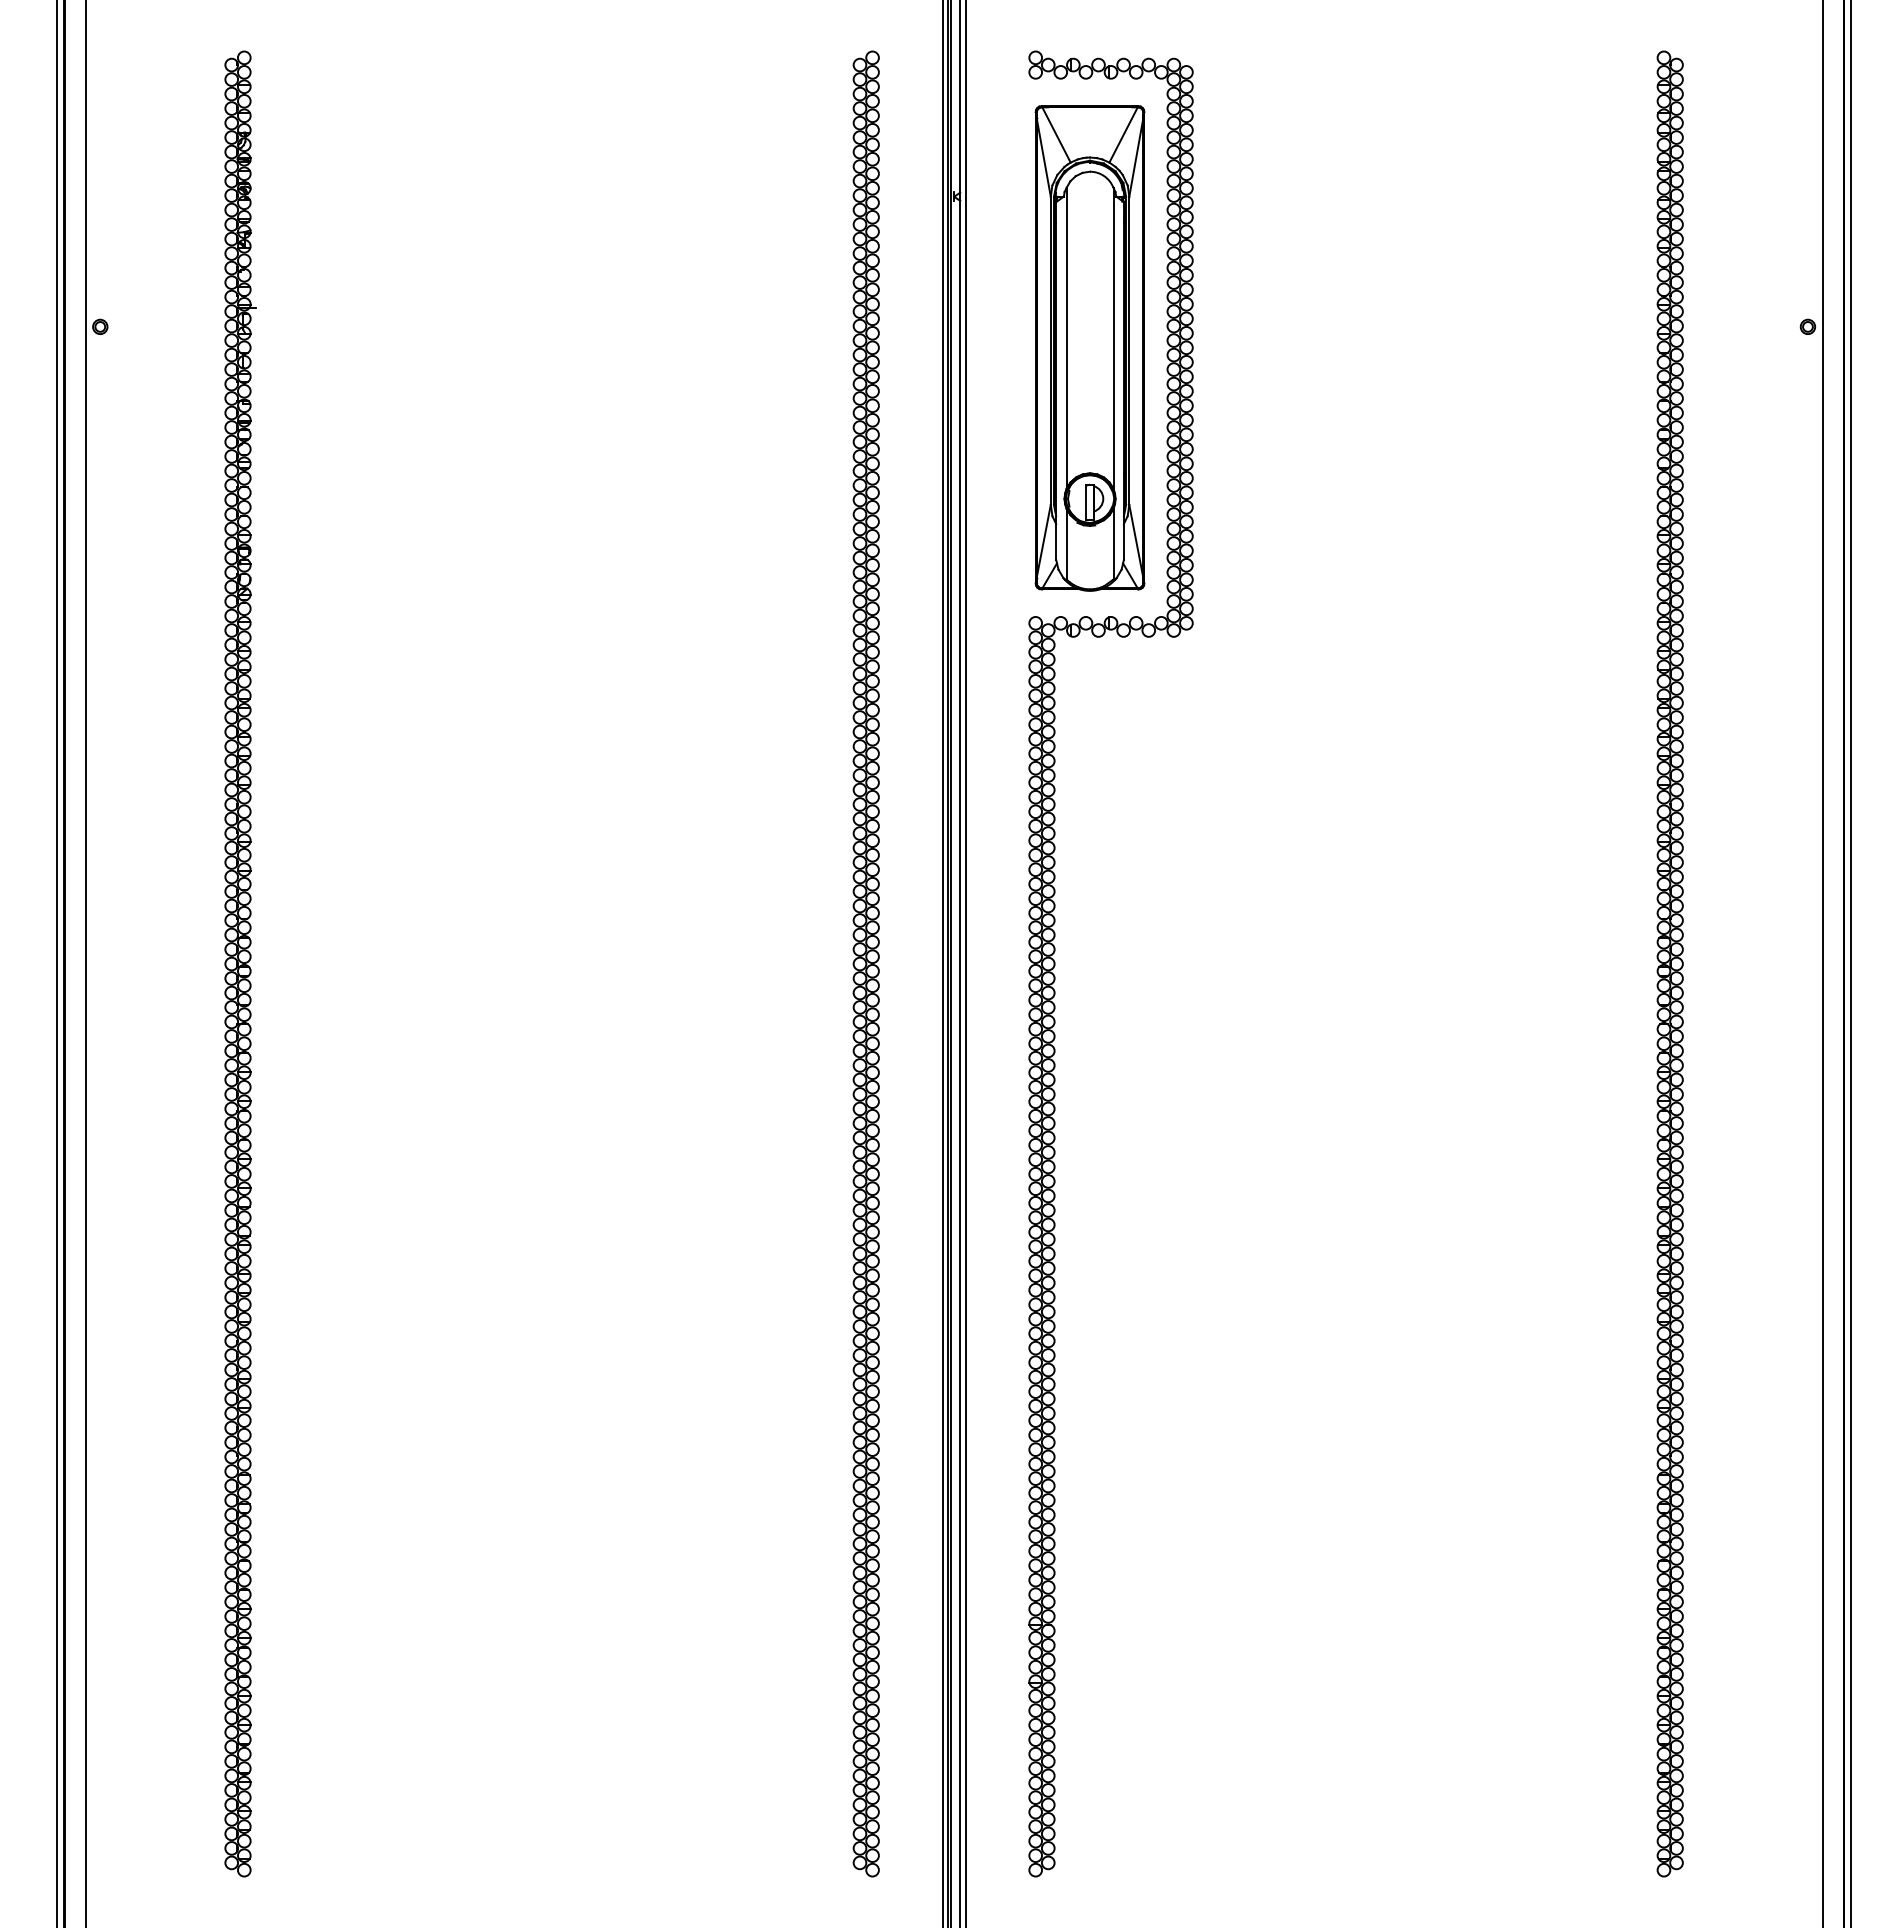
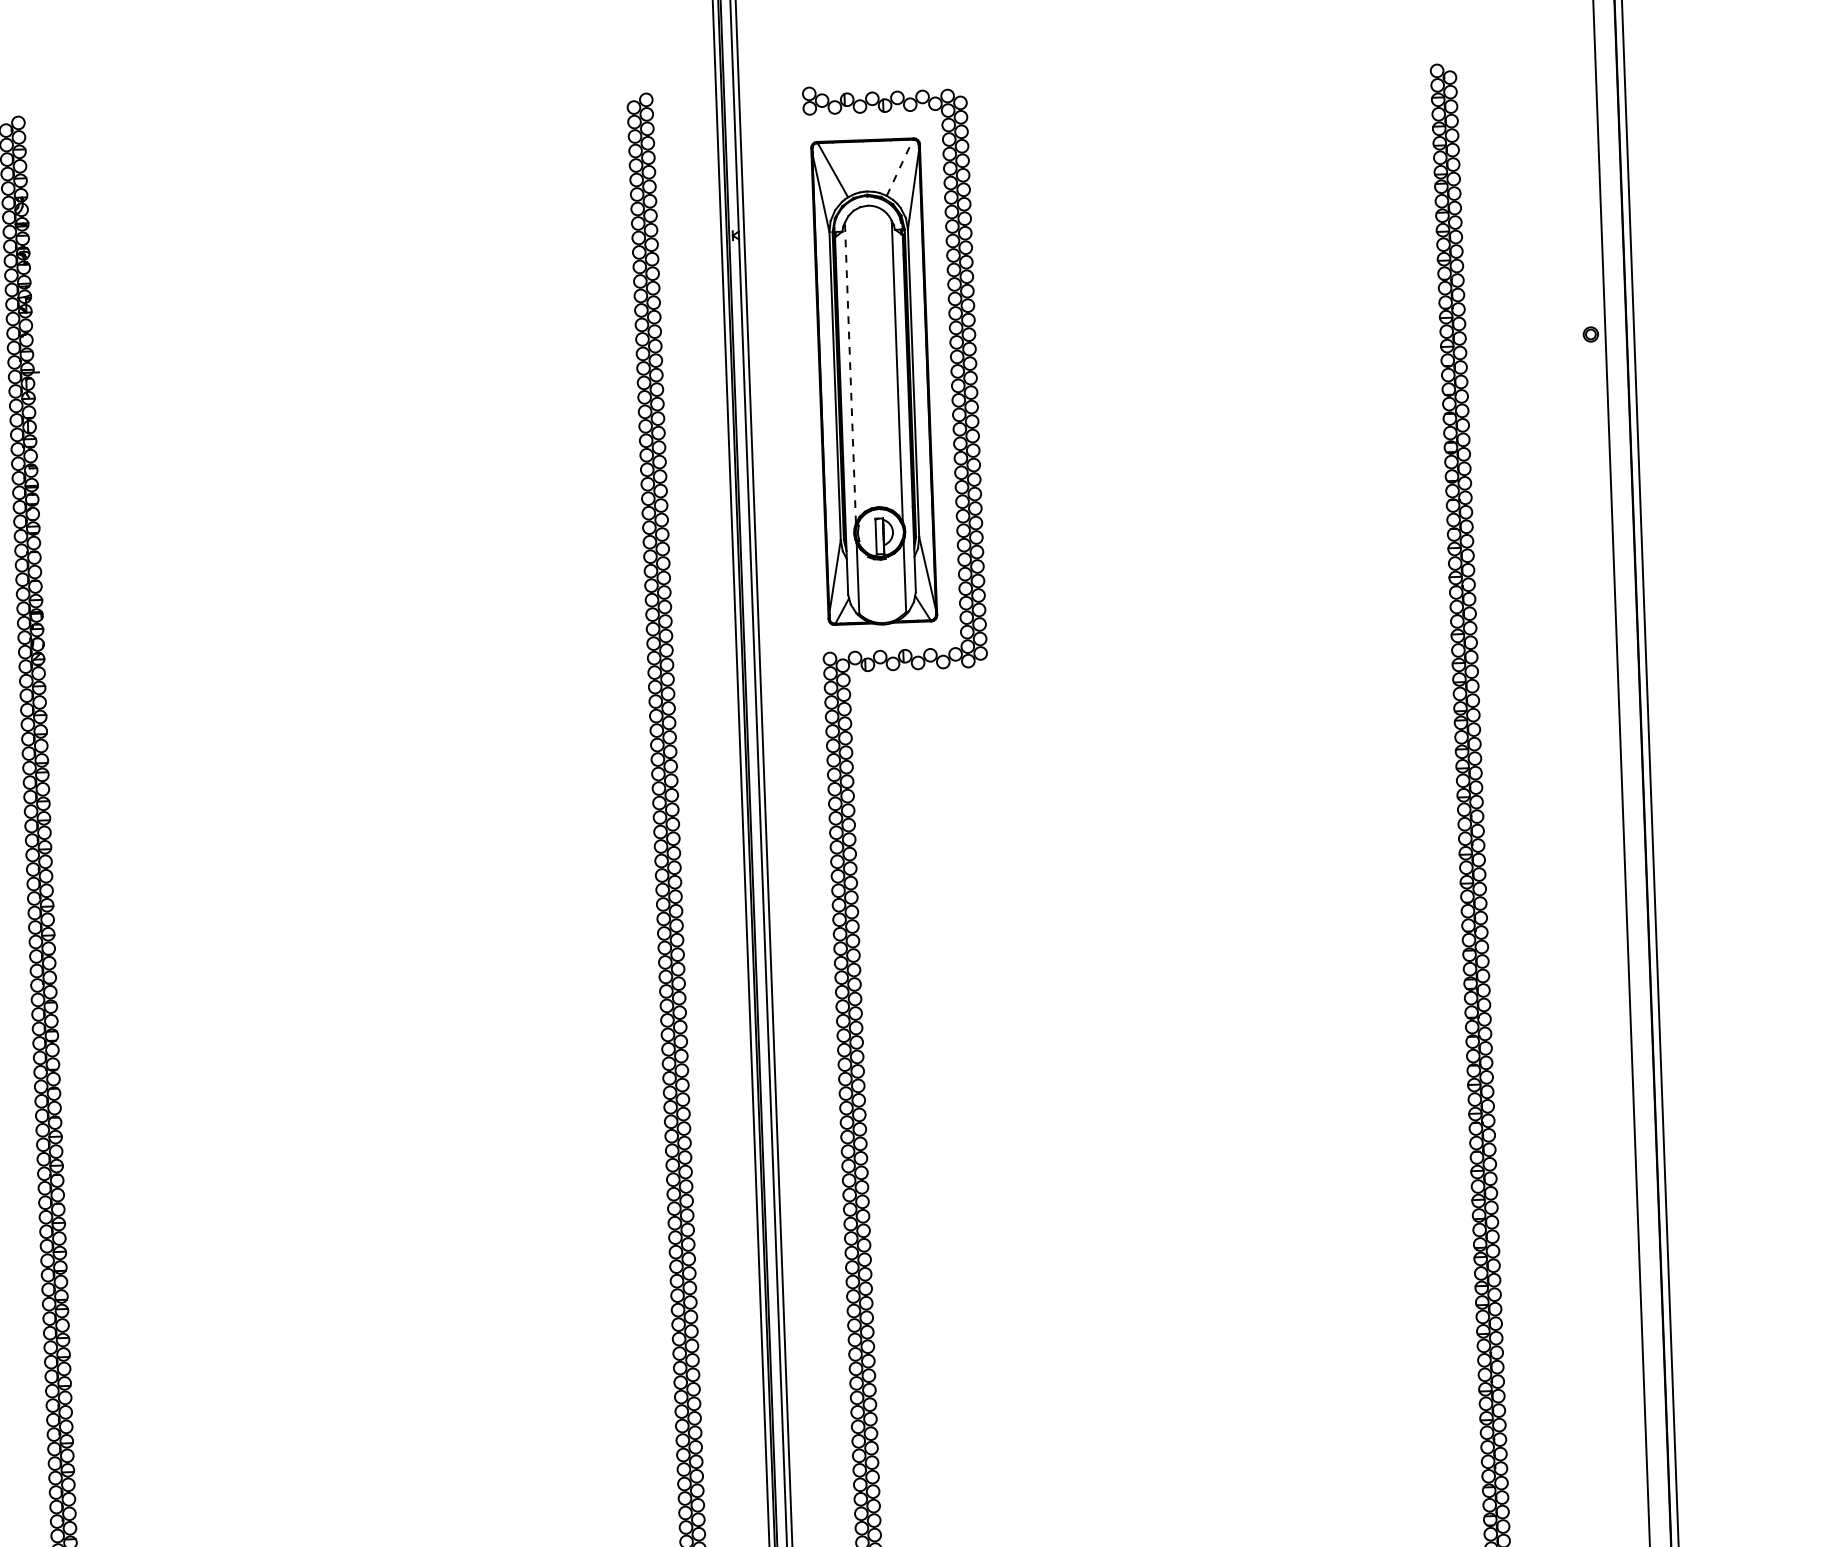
line: (1123, 134) -> (899, 167), solid -> dashed
line: (1066, 337) -> (850, 372), solid -> dashed

